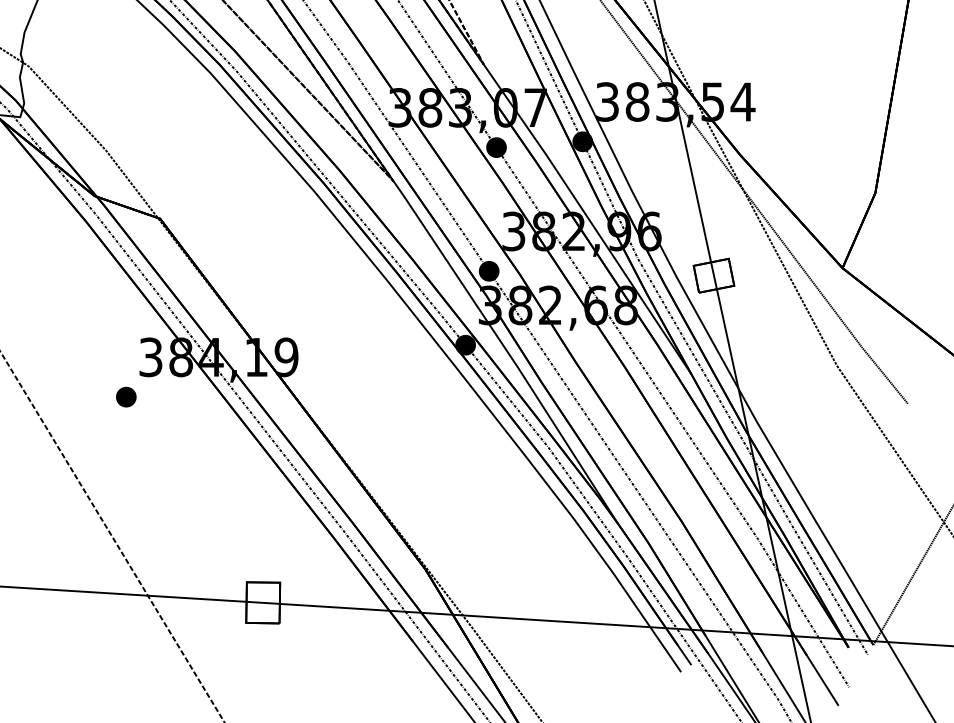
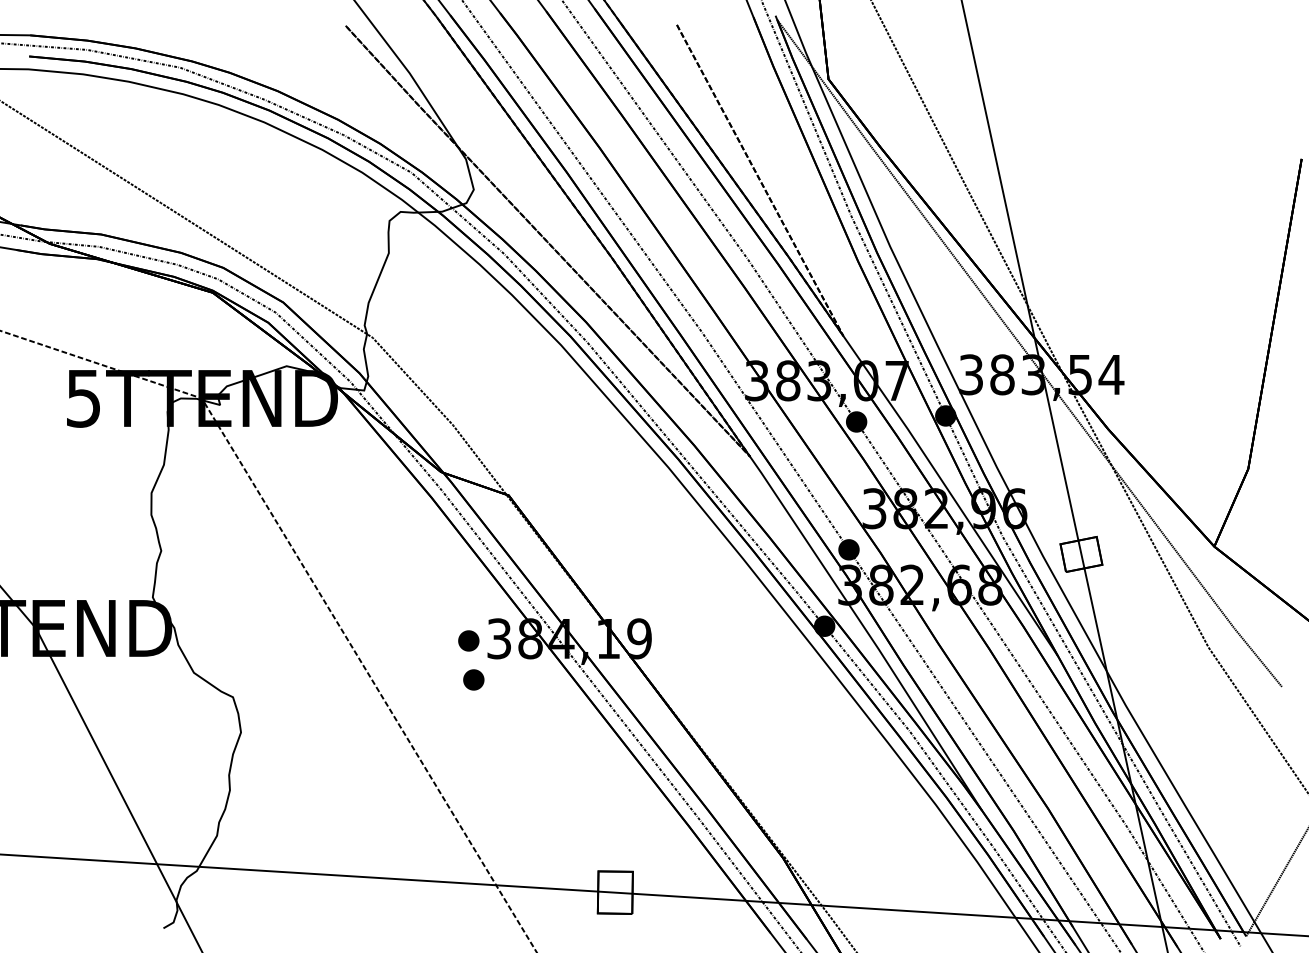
part: (121, 358) -> (468, 640), added

